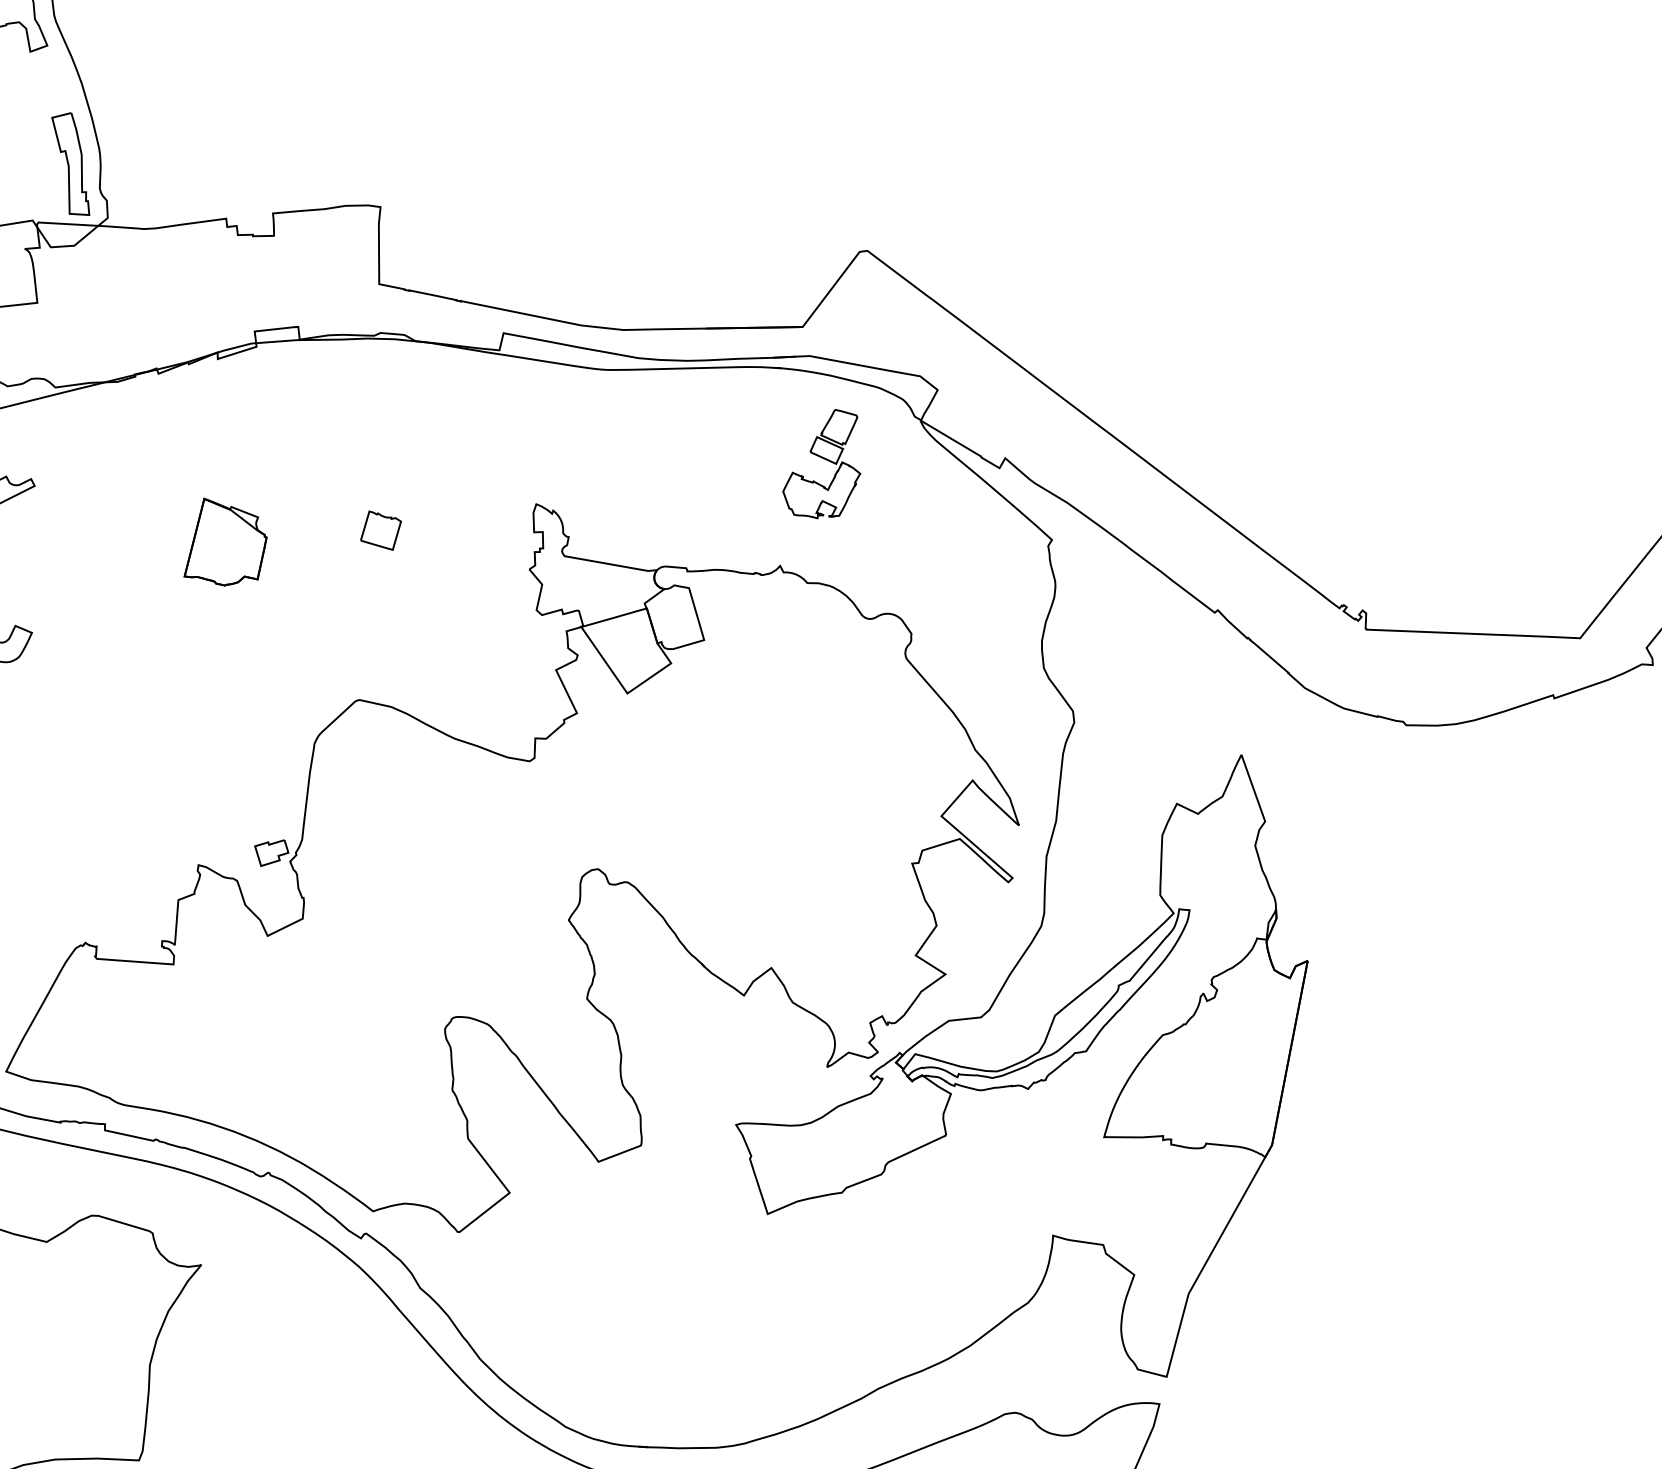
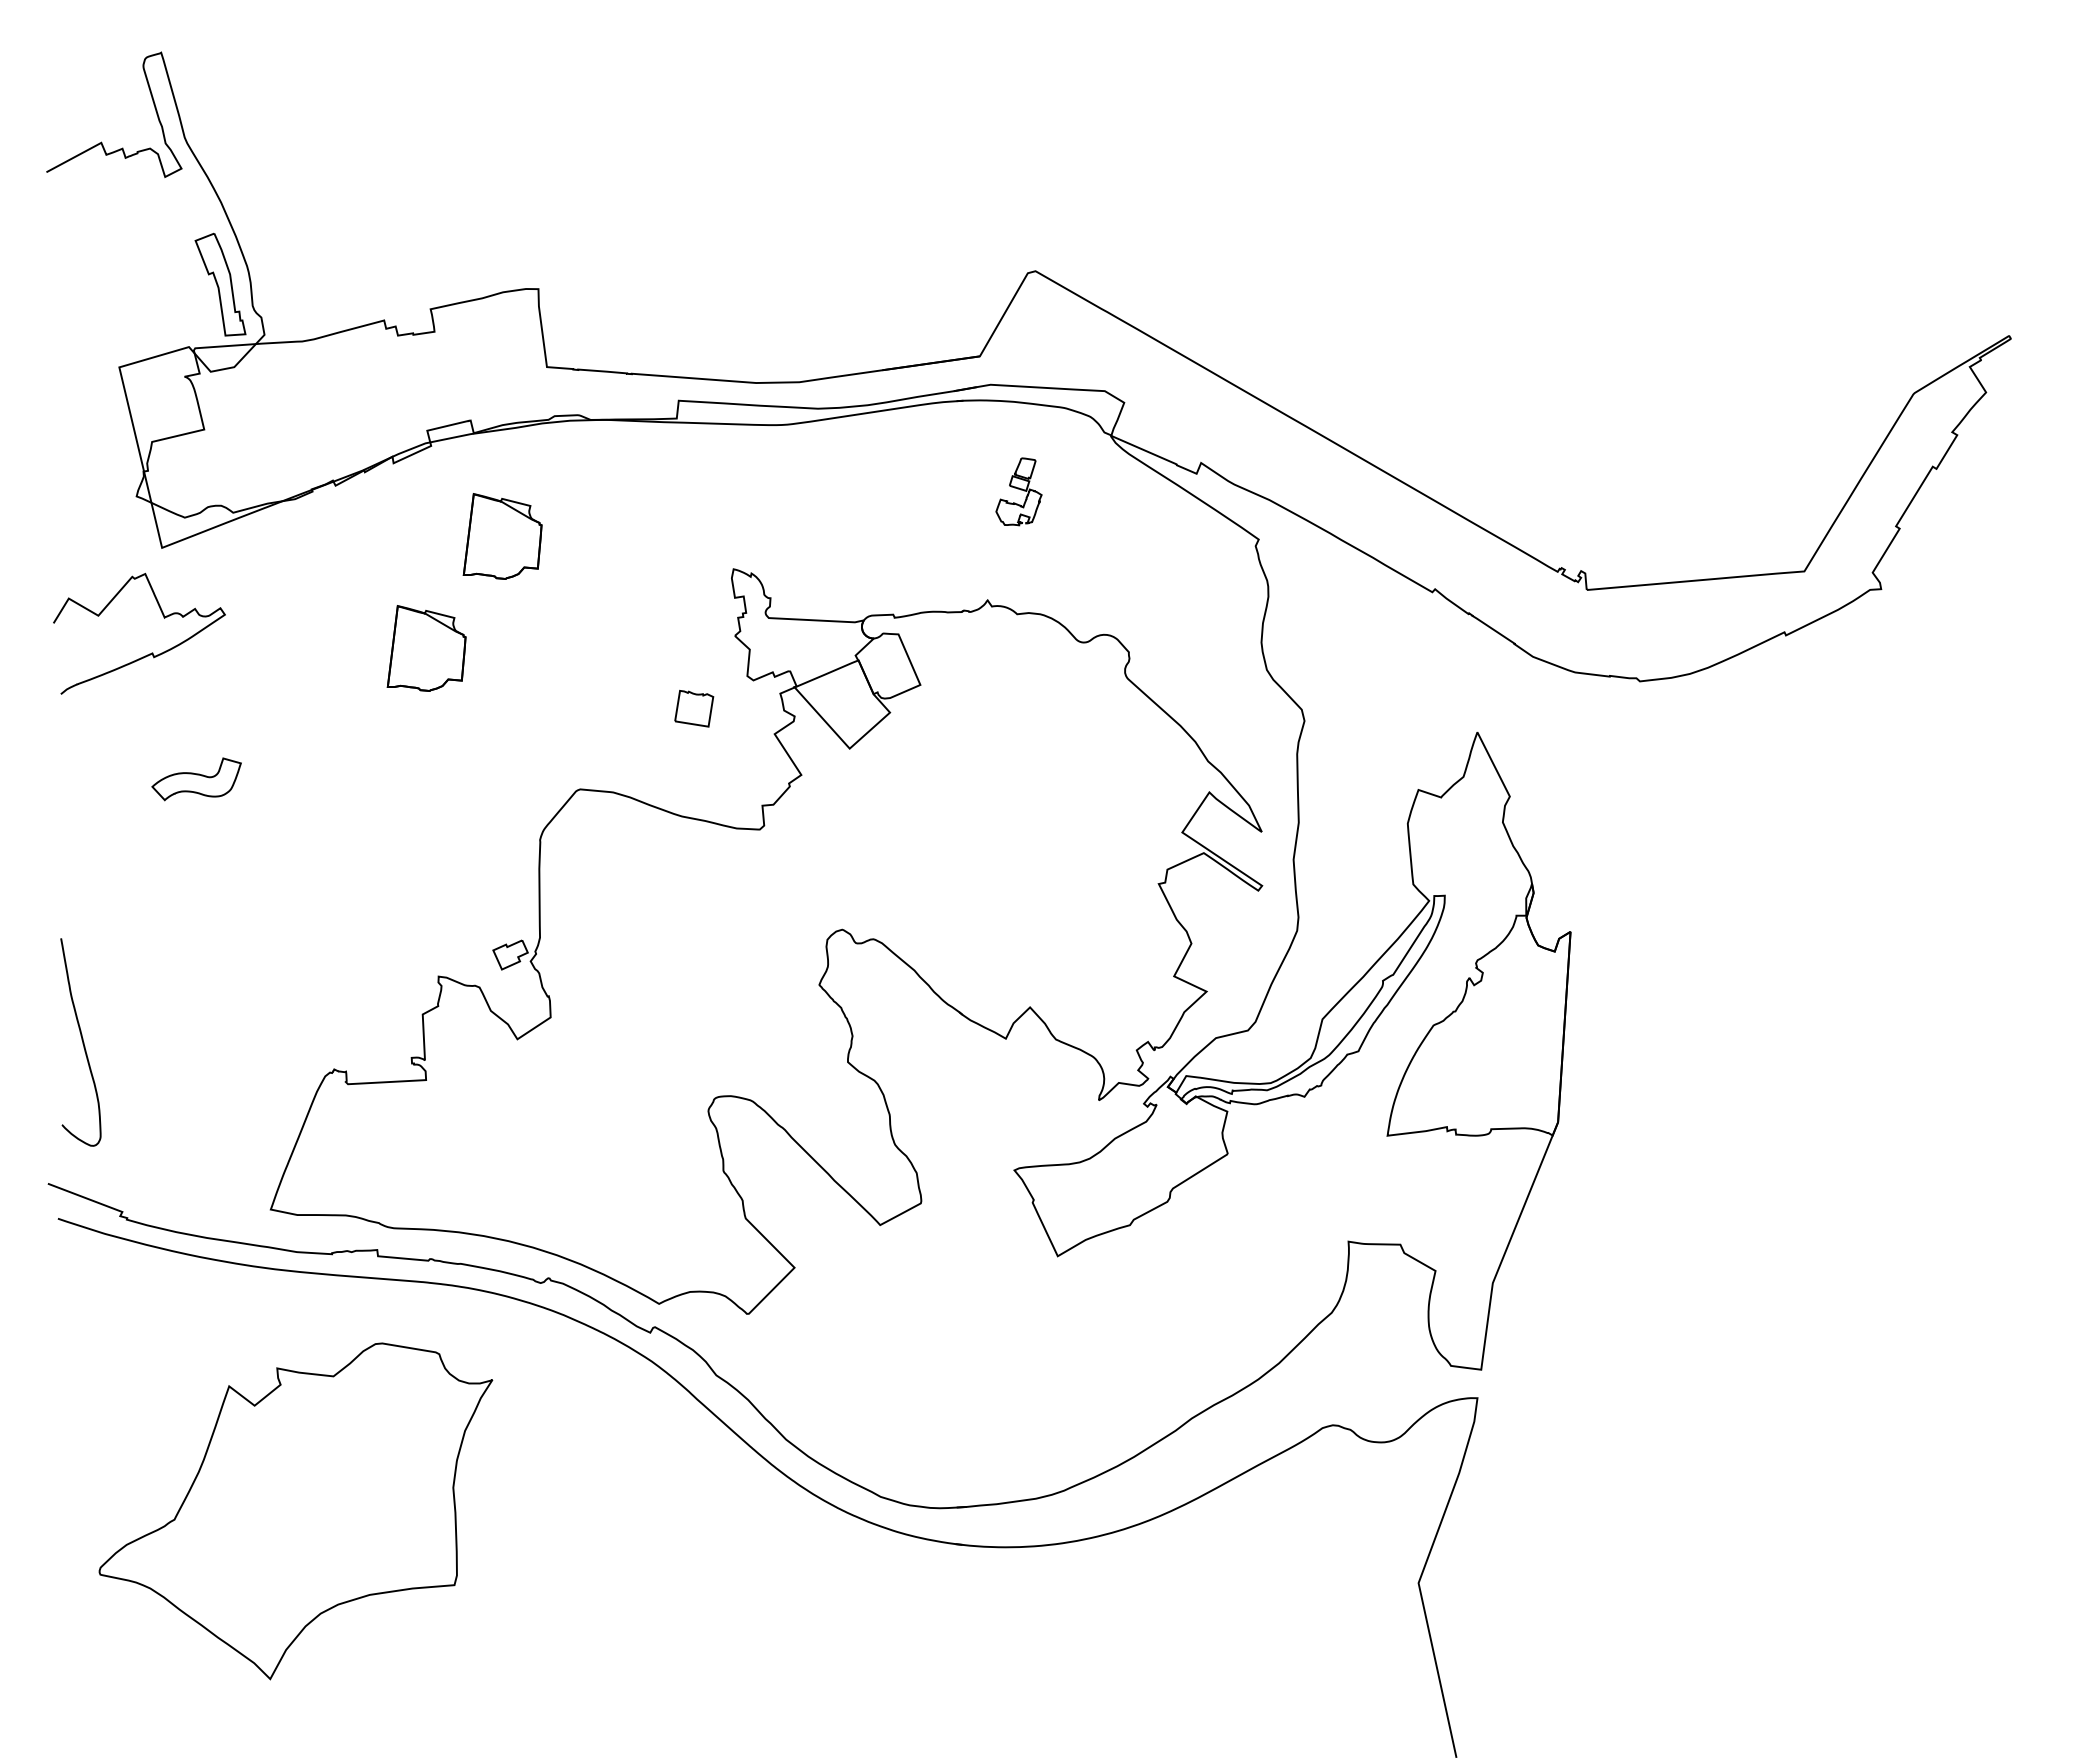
part: (315, 443) -> (502, 536), added
part: (823, 463) -> (1018, 491), size x0.6
part: (381, 530) -> (694, 708), moved

